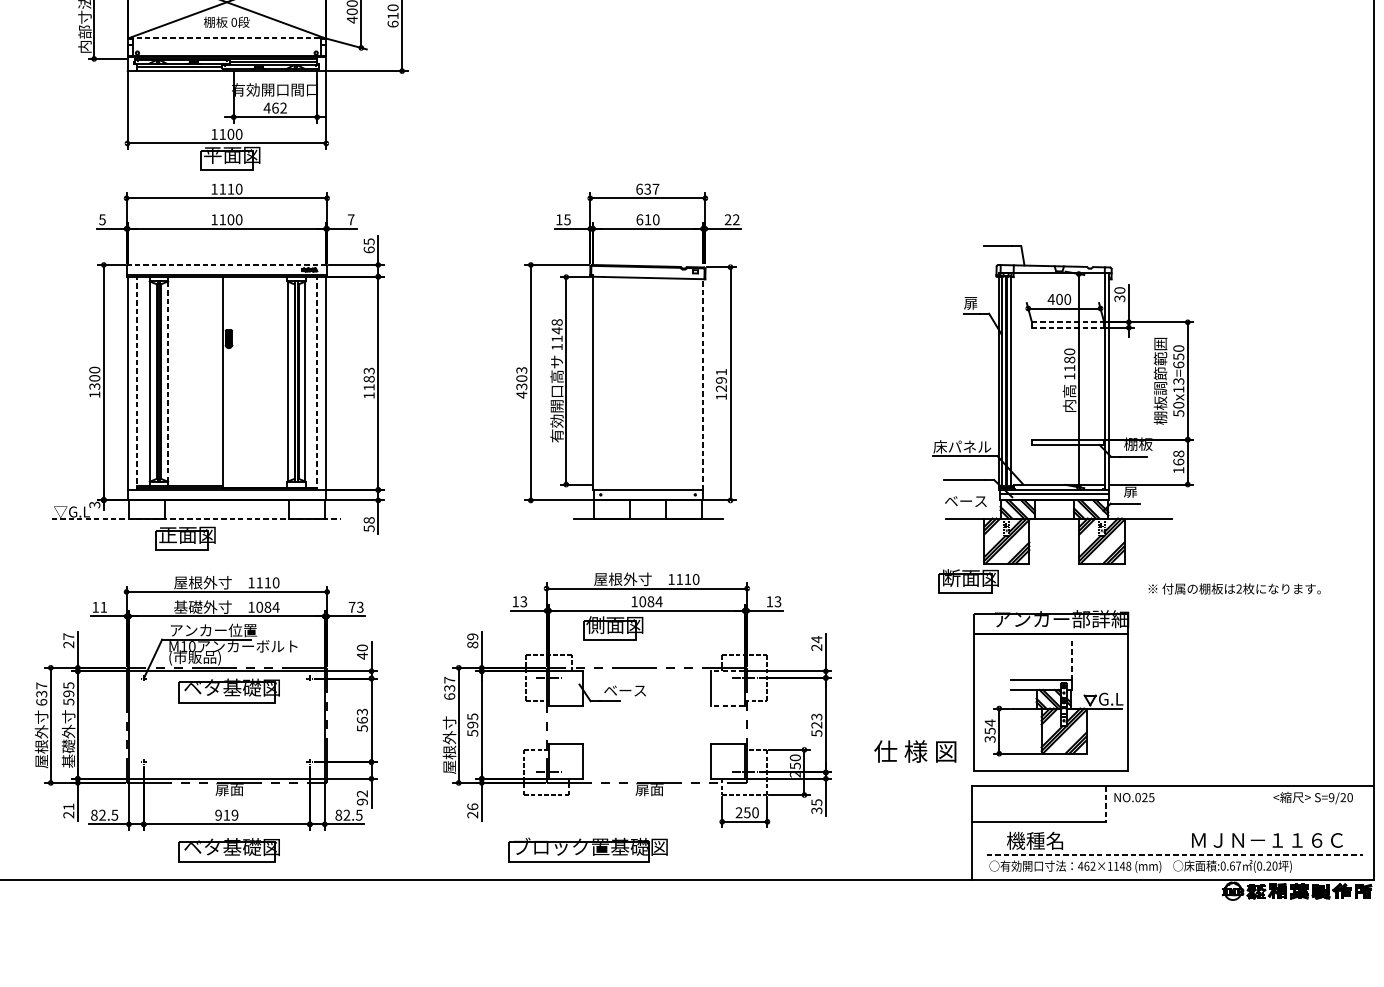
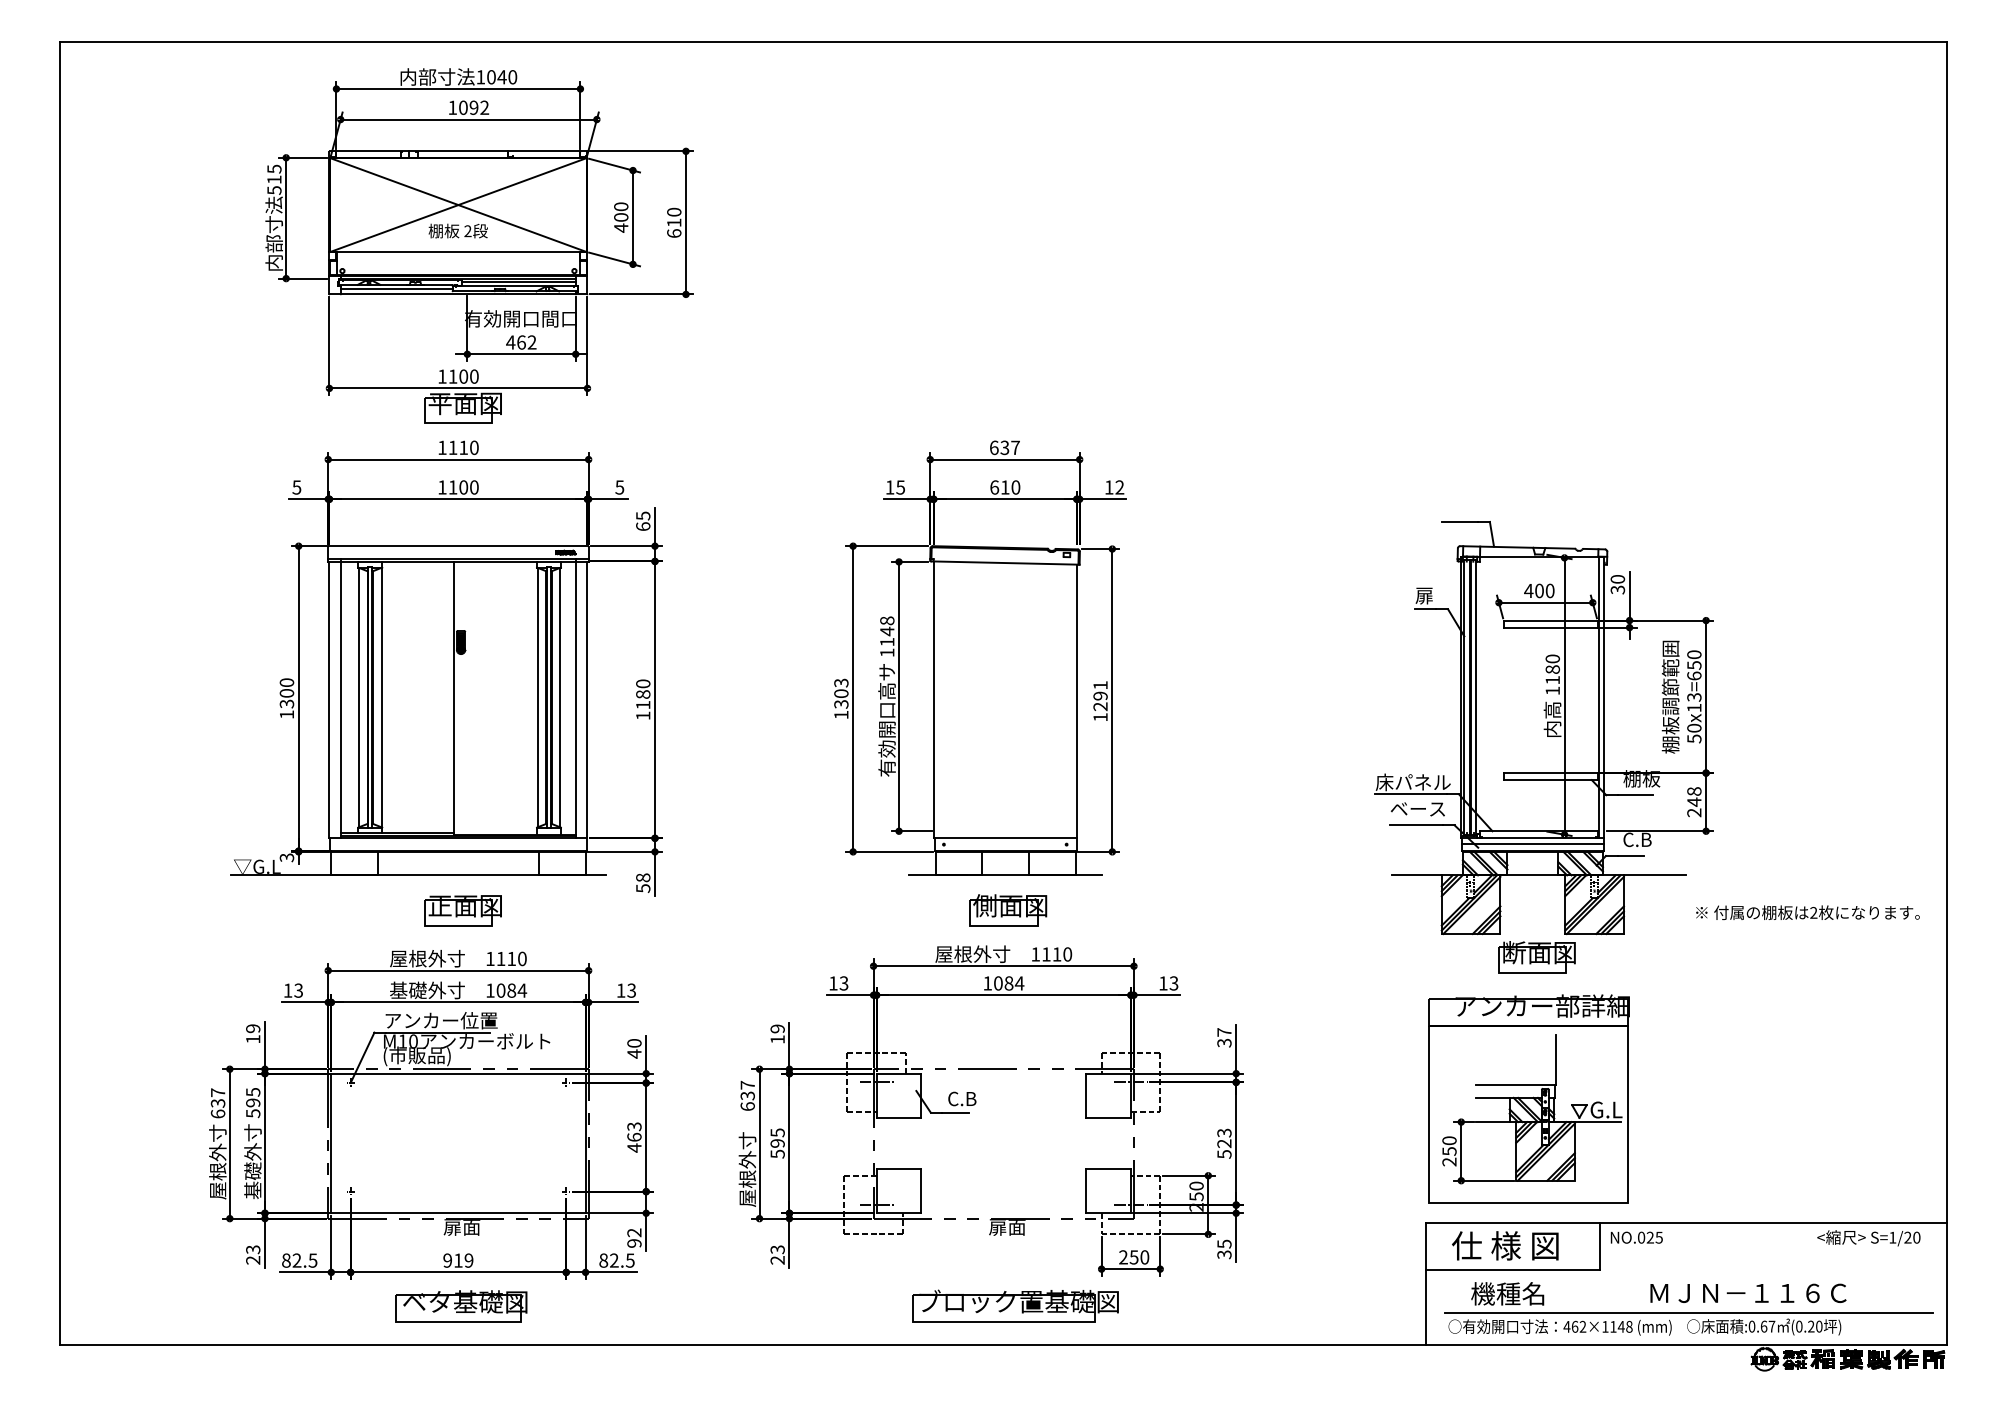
text: (233, 22) -> (467, 231), 0 -> 2
line: (226, 38) -> (458, 252), dashed -> solid
text: (350, 219) -> (619, 487), 7 -> 5
text: (727, 219) -> (1108, 487), 22 -> 12
line: (226, 265) -> (458, 546), dashed -> solid
line: (1067, 322) -> (1550, 620), dashed -> solid
line: (1067, 327) -> (1550, 627), dashed -> solid
text: (369, 370) -> (643, 683), 1183 -> 1180
line: (167, 381) -> (381, 697), dashed -> solid
line: (136, 382) -> (341, 698), dashed -> solid
line: (317, 382) -> (575, 698), dashed -> solid
line: (702, 384) -> (1076, 701), dashed -> solid
text: (521, 394) -> (841, 714), 4303 -> 1303
text: (1178, 466) -> (1694, 807), 168 -> 248
text: (1134, 491) -> (1637, 840), 扉 -> C.B
text: (965, 501) -> (1417, 809), moved
line: (196, 518) -> (418, 875), dashed -> solid
part: (185, 538) -> (462, 910), moved
part: (968, 581) -> (1536, 957), moved
text: (1234, 588) -> (1807, 912), moved
text: (103, 607) -> (298, 990), 11 -> 13
text: (351, 607) -> (620, 990), 73 -> 13
part: (613, 628) -> (1008, 910), moved
text: (69, 640) -> (253, 1033), 27 -> 19
text: (816, 643) -> (1224, 1037), 24 -> 37
text: (472, 644) -> (777, 1039), 89 -> 19
line: (1071, 660) -> (1555, 1059), dashed -> solid
line: (727, 671) -> (1108, 1073), dashed -> solid
text: (625, 690) -> (975, 1098), ベース -> C.B
part: (229, 691) -> (461, 1099), removed
line: (727, 705) -> (1108, 1118), dashed -> solid
text: (362, 728) -> (634, 1147), 563 -> 463
text: (990, 731) -> (1449, 1151), 354 -> 250
text: (915, 751) -> (1505, 1245), moved
text: (1331, 797) -> (1892, 1237), S=9/20 -> S=1/20
line: (1106, 804) -> (1600, 1246), dashed -> solid
text: (69, 806) -> (253, 1249), 21 -> 23
text: (472, 806) -> (777, 1249), 26 -> 23
text: (1267, 839) -> (1748, 1292), moved
part: (588, 849) -> (1015, 1305), moved
line: (1175, 855) -> (1689, 1312), dashed -> solid

